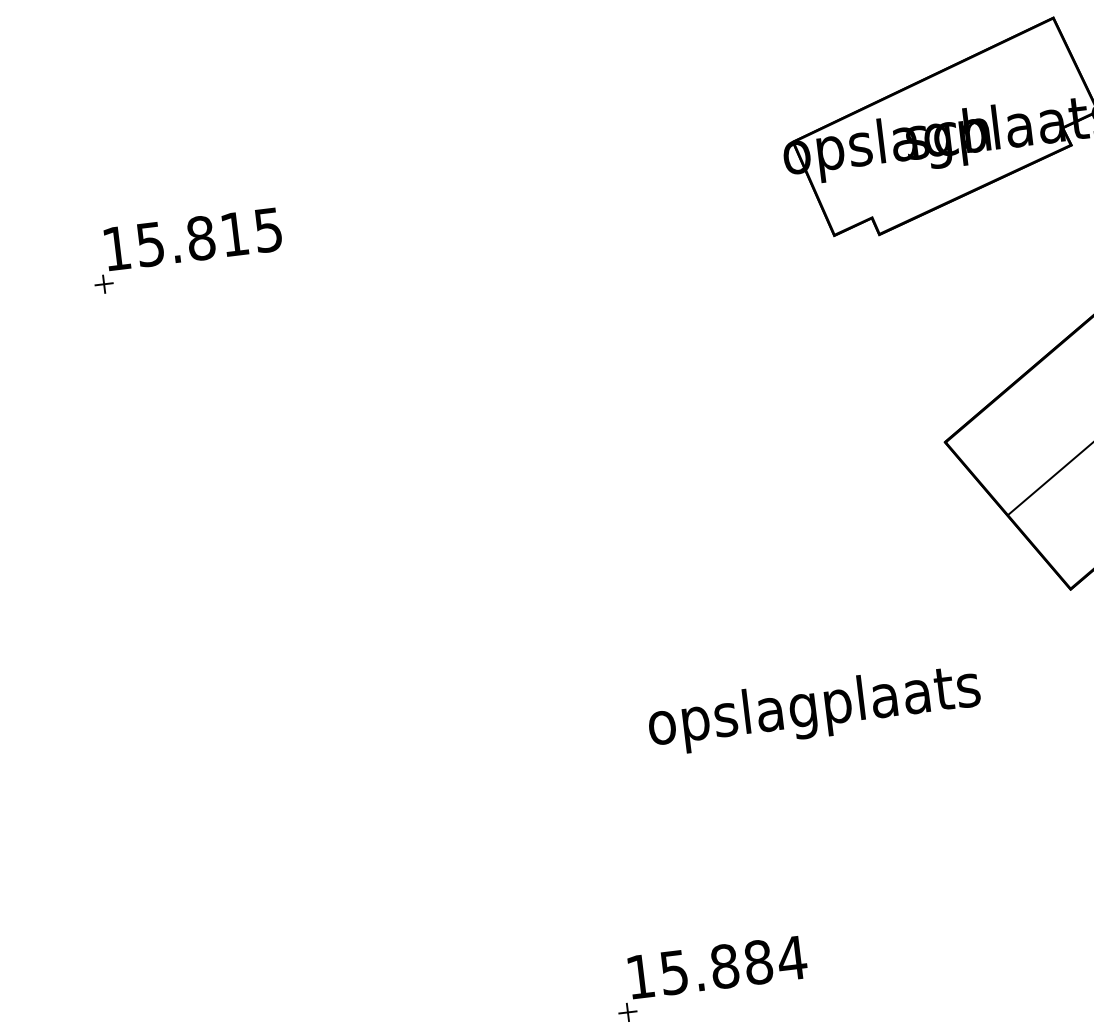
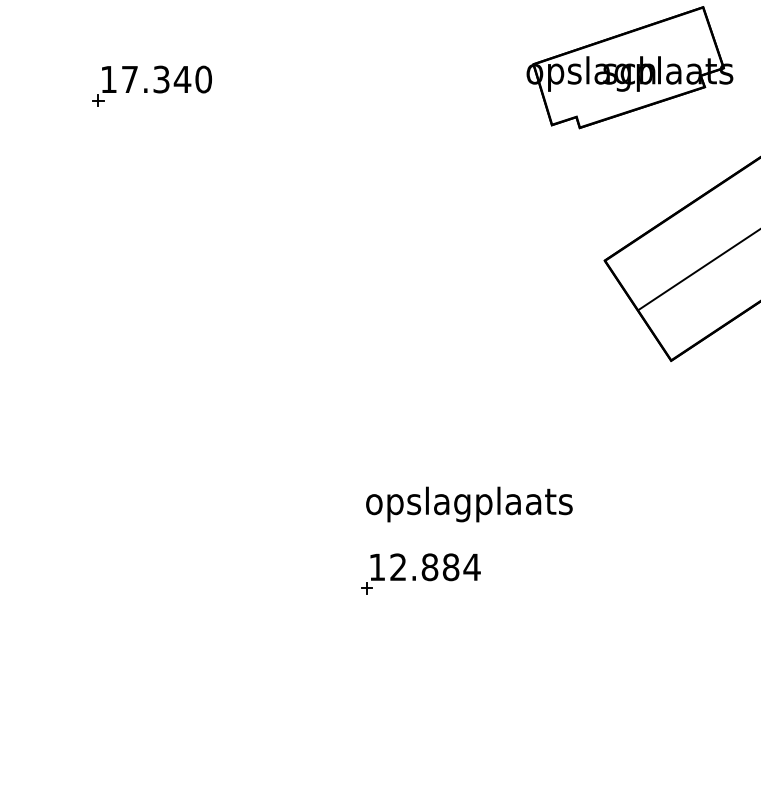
text: (208, 237) -> (166, 79), 15.815 -> 17.340
text: (814, 709) -> (469, 504), moved
text: (674, 972) -> (398, 567), 15.884 -> 12.884

